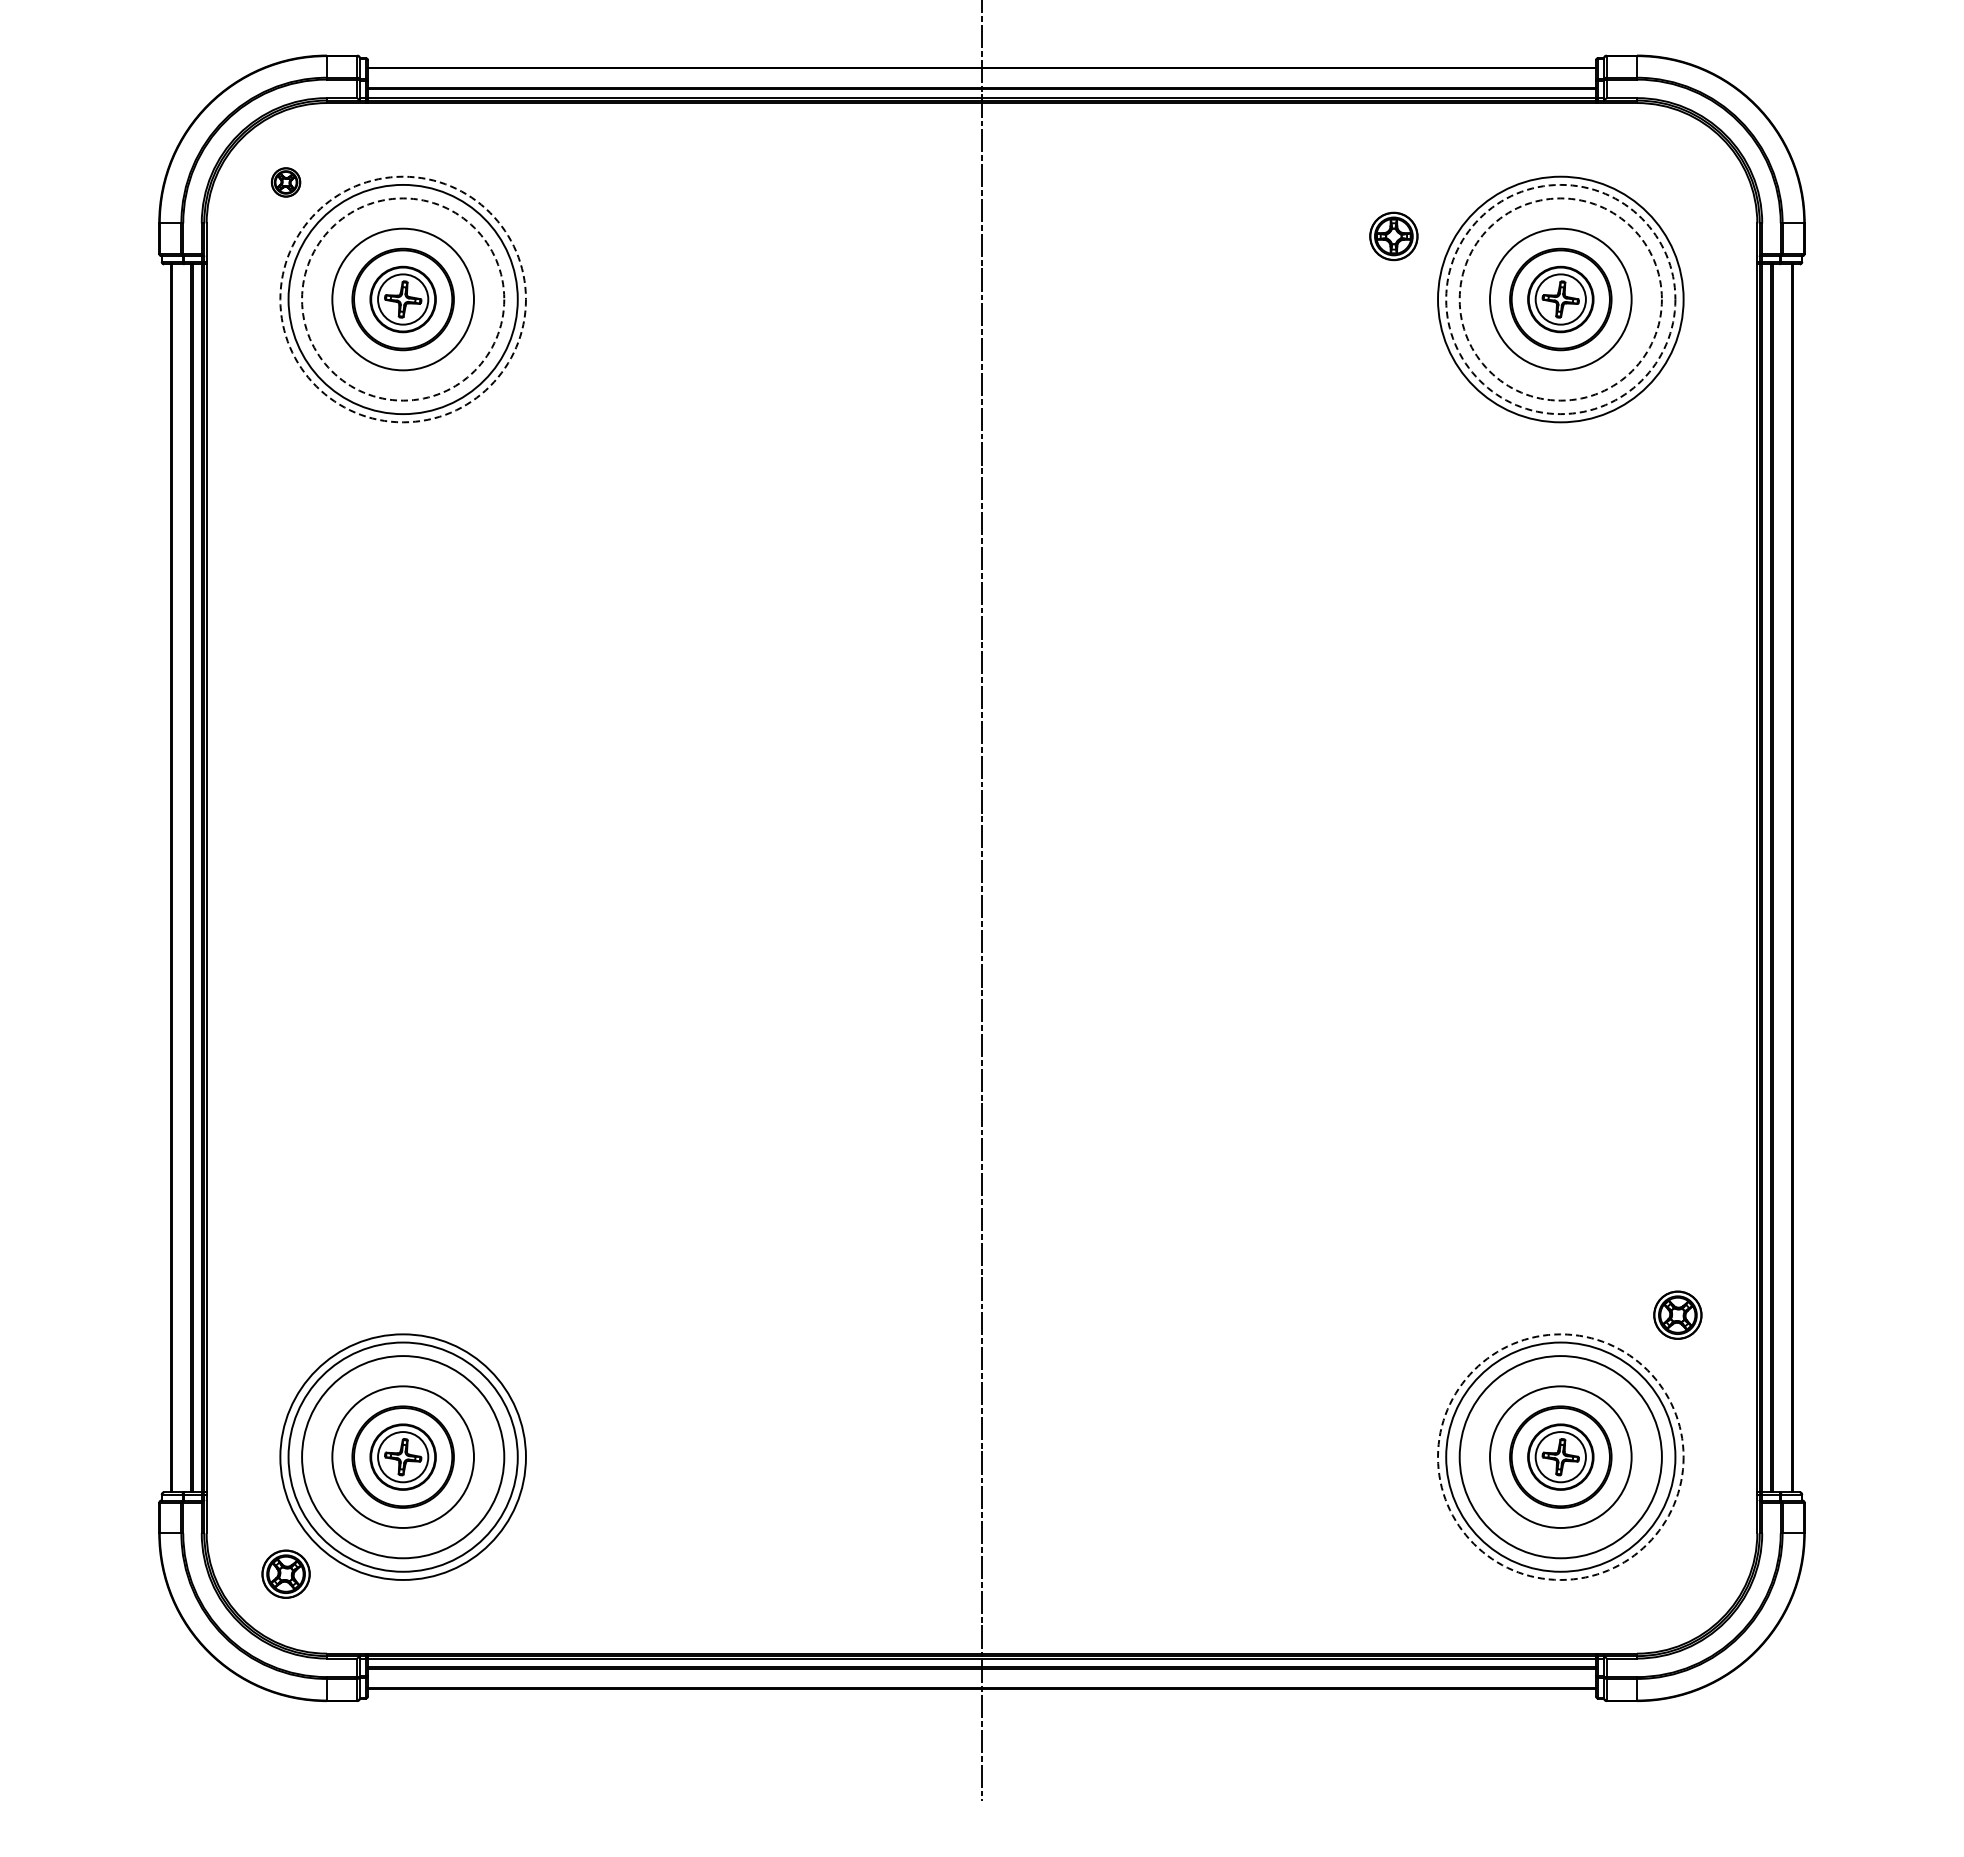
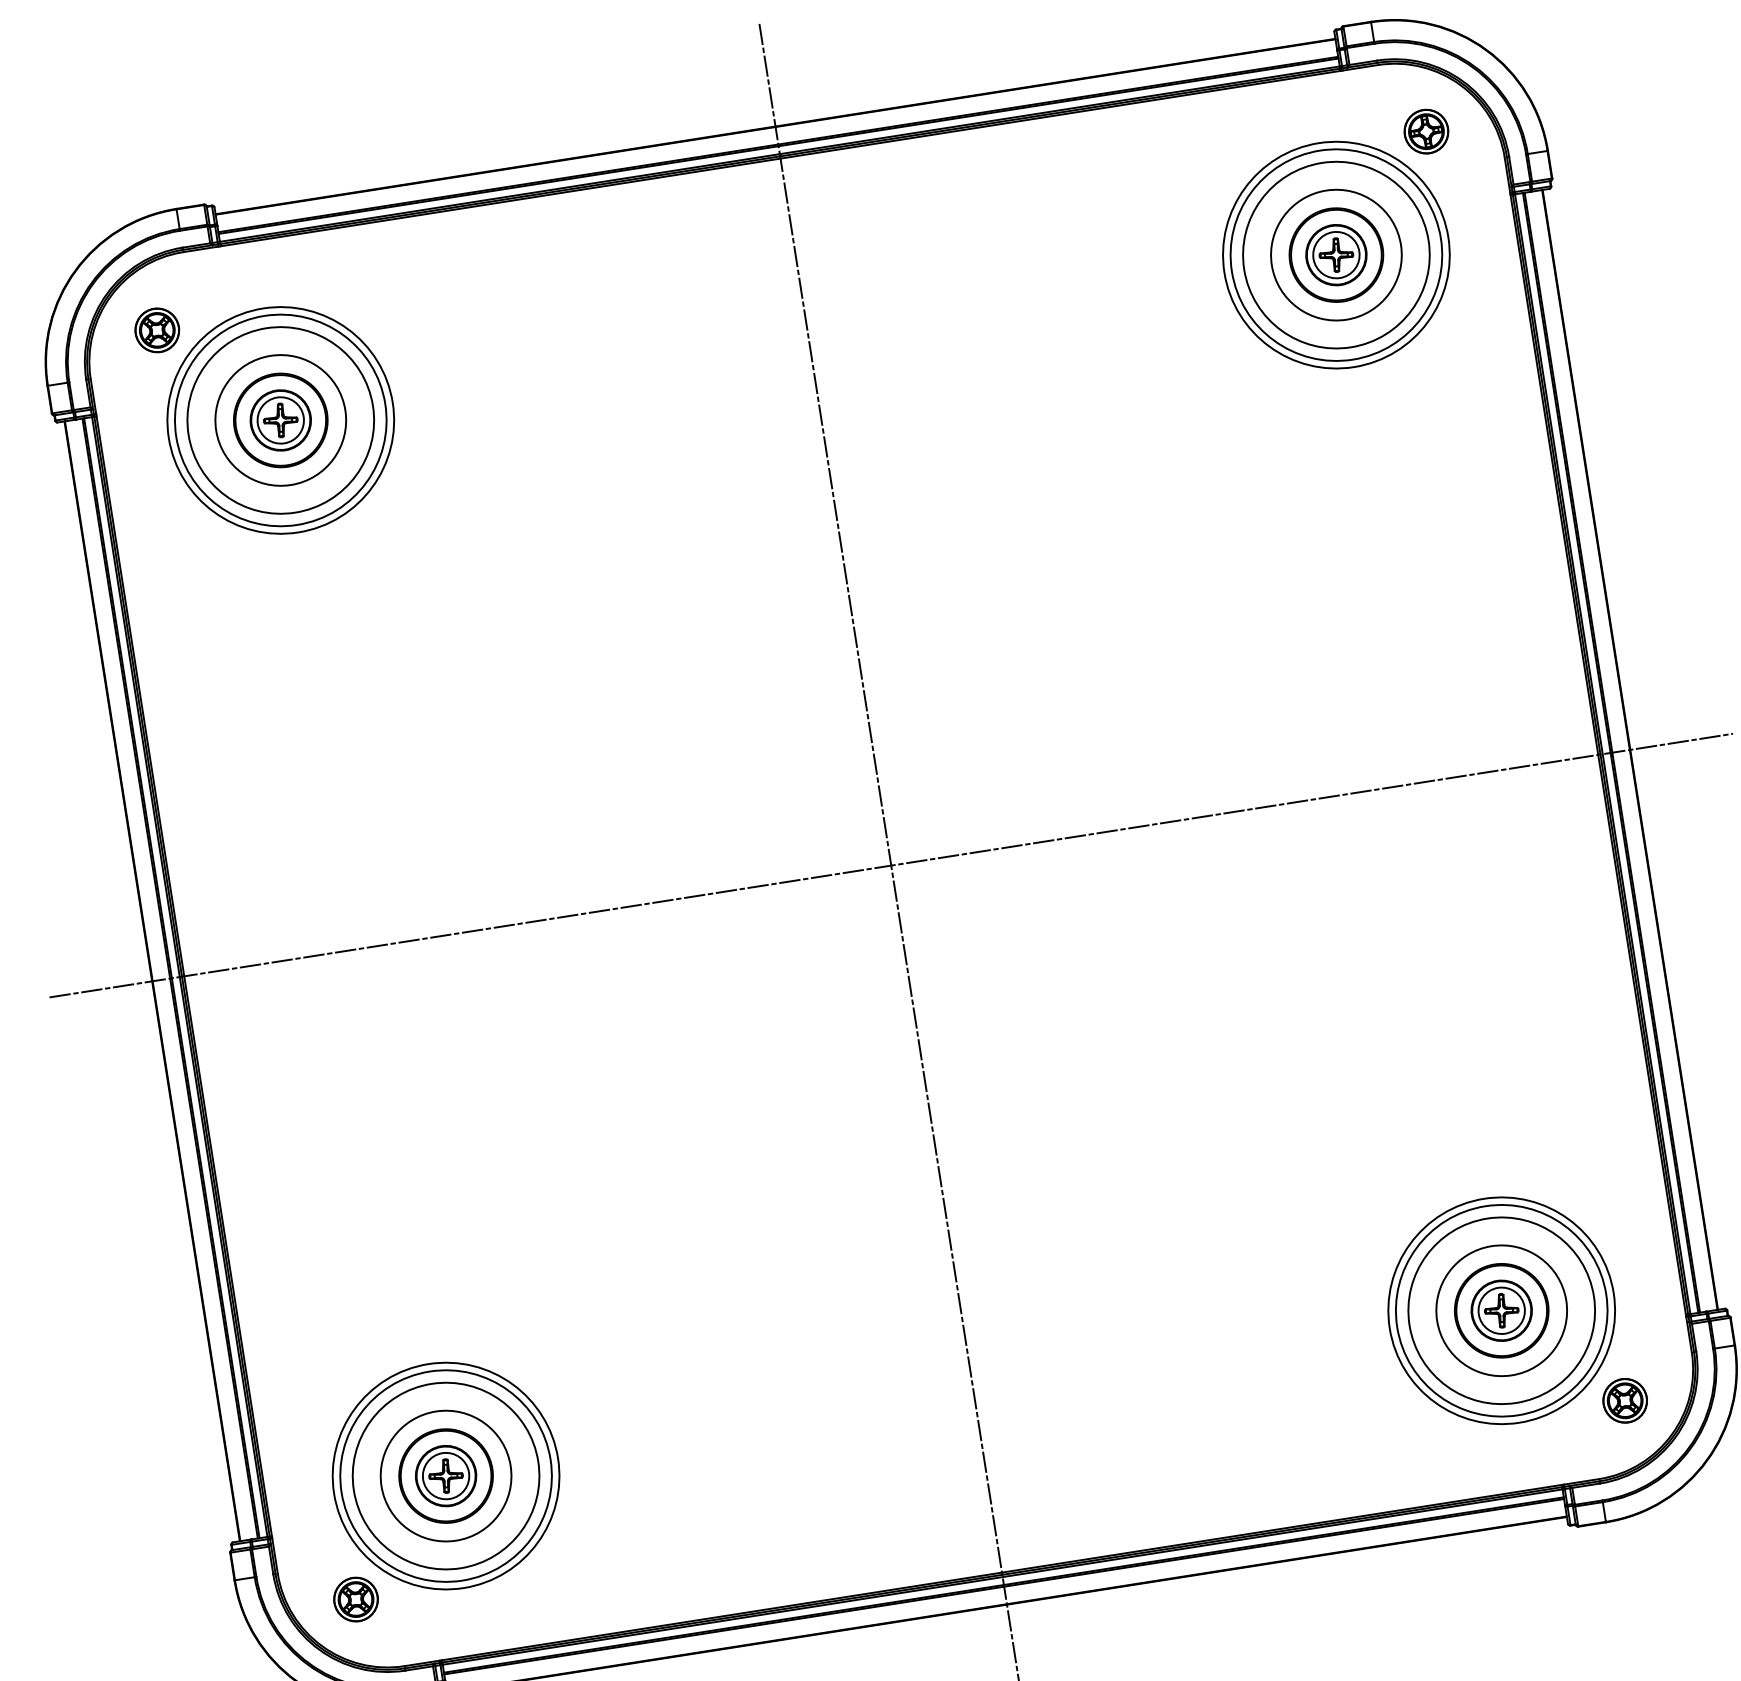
part: (285, 182) -> (156, 330), size x1.67
part: (1393, 236) -> (1426, 131), moved
circle: (402, 299) -> (280, 420), dashed -> solid
circle: (403, 299) -> (281, 420), dashed -> solid
circle: (1560, 299) -> (1336, 255), dashed -> solid
circle: (1560, 299) -> (1336, 255), dashed -> solid
line: (981, 878) -> (890, 865), added
part: (1677, 1314) -> (1624, 1400), moved
circle: (1560, 1456) -> (1501, 1310), dashed -> solid

